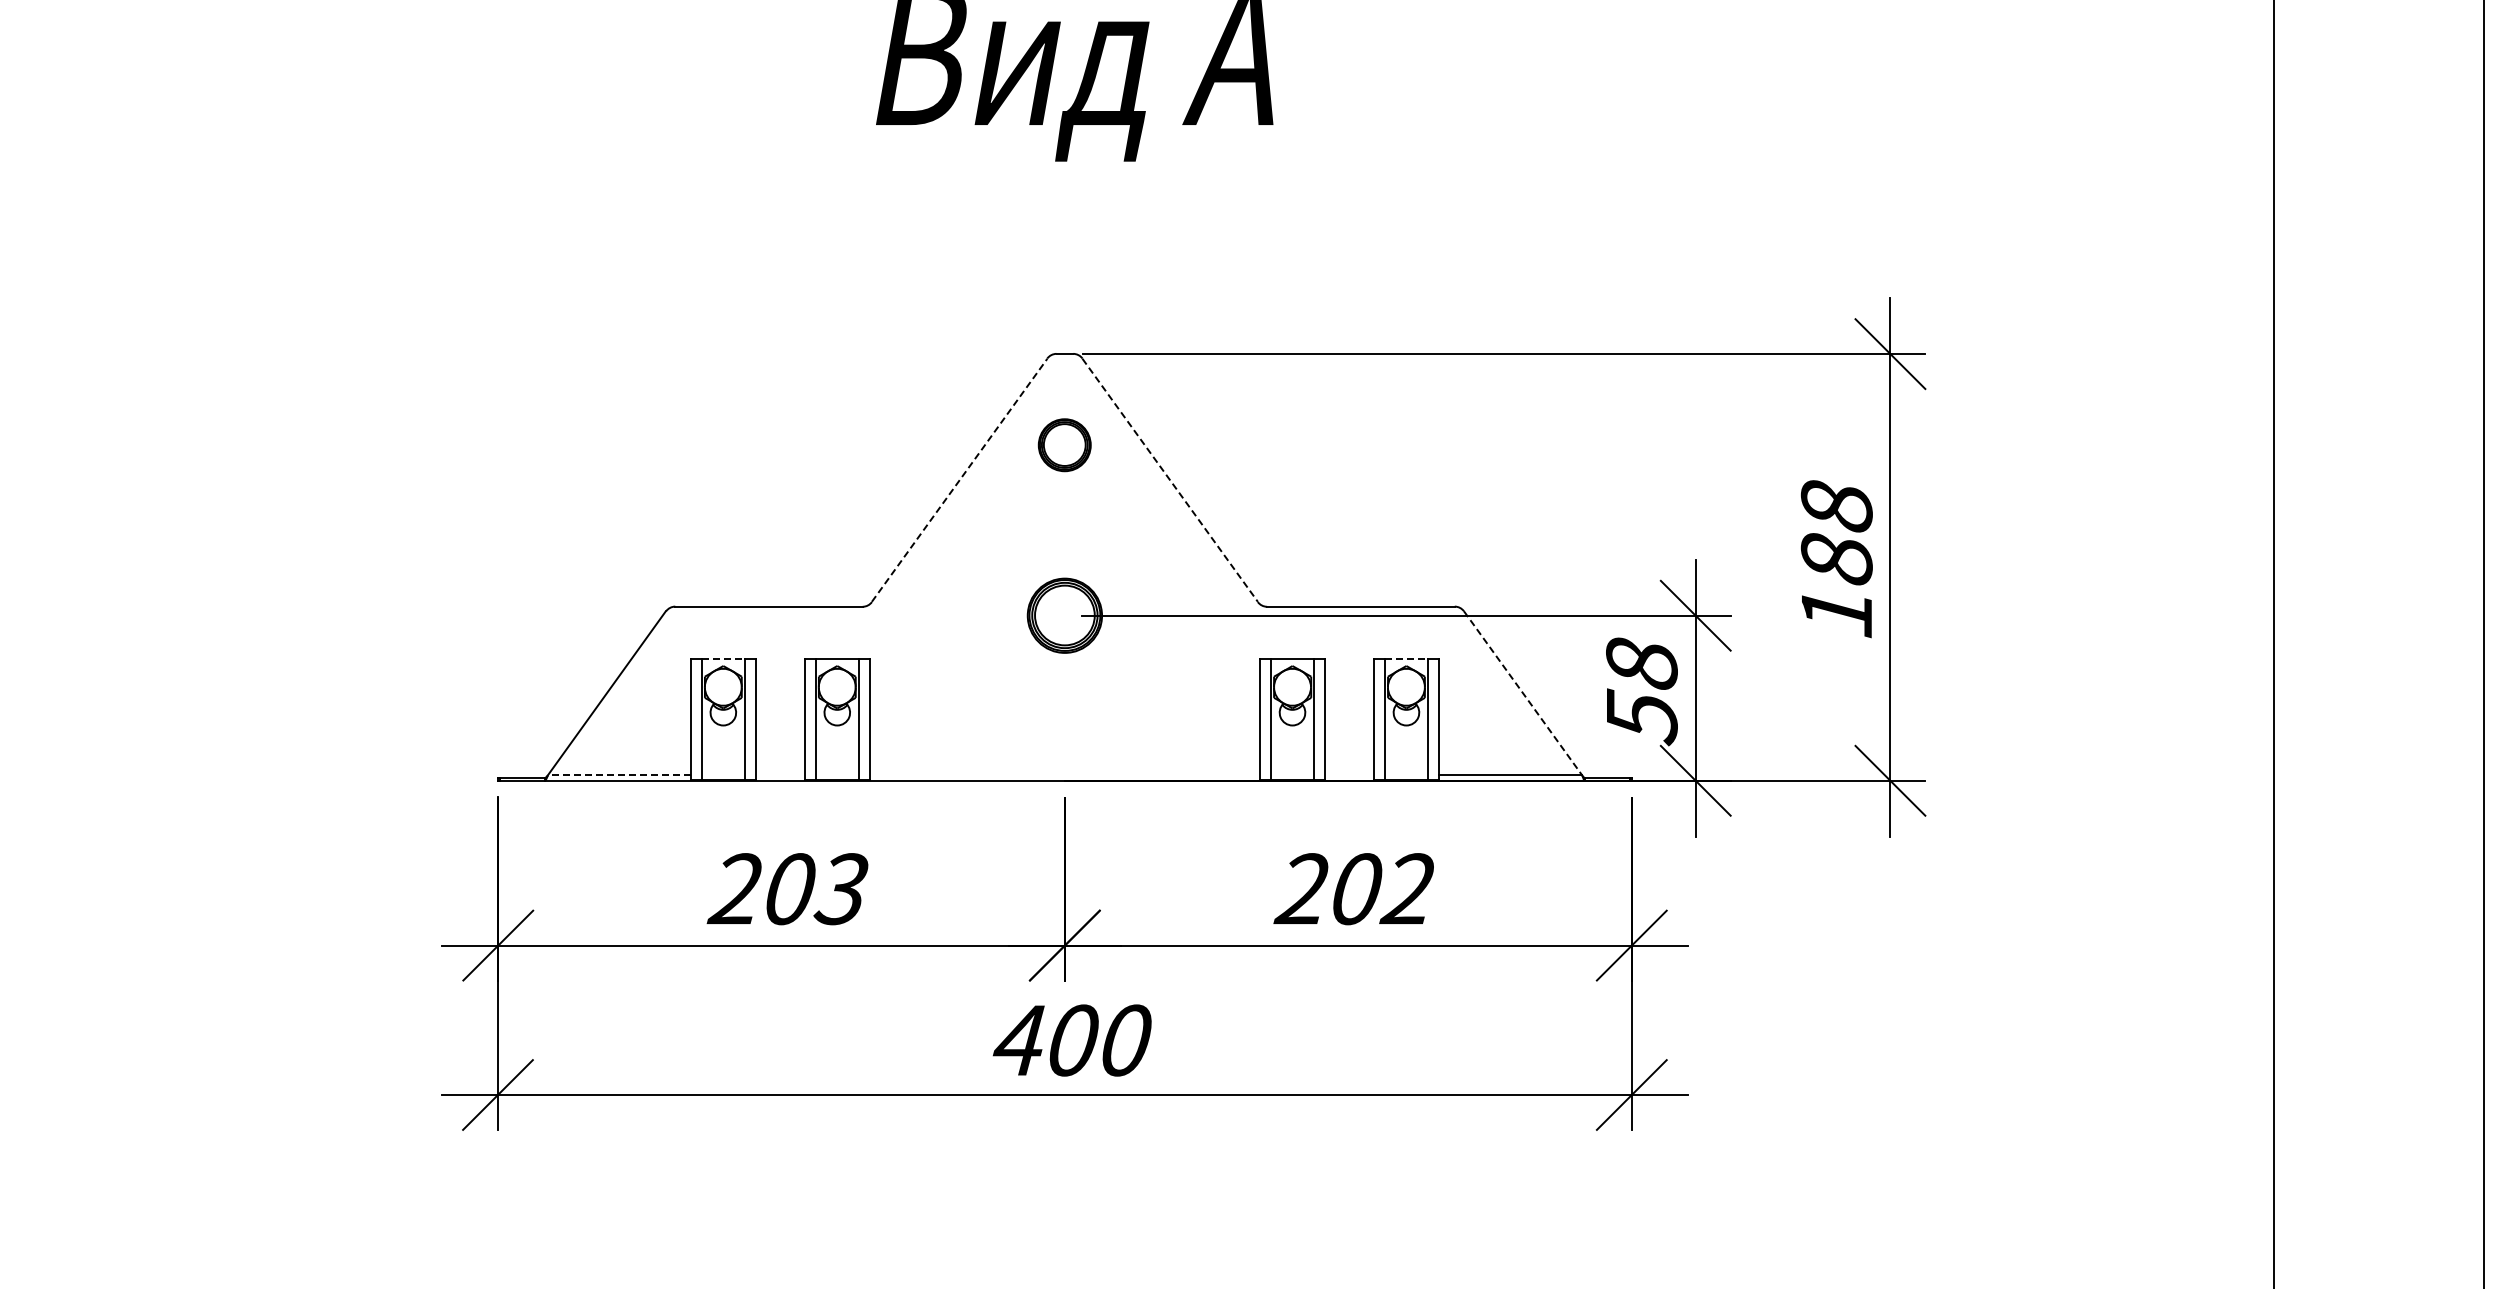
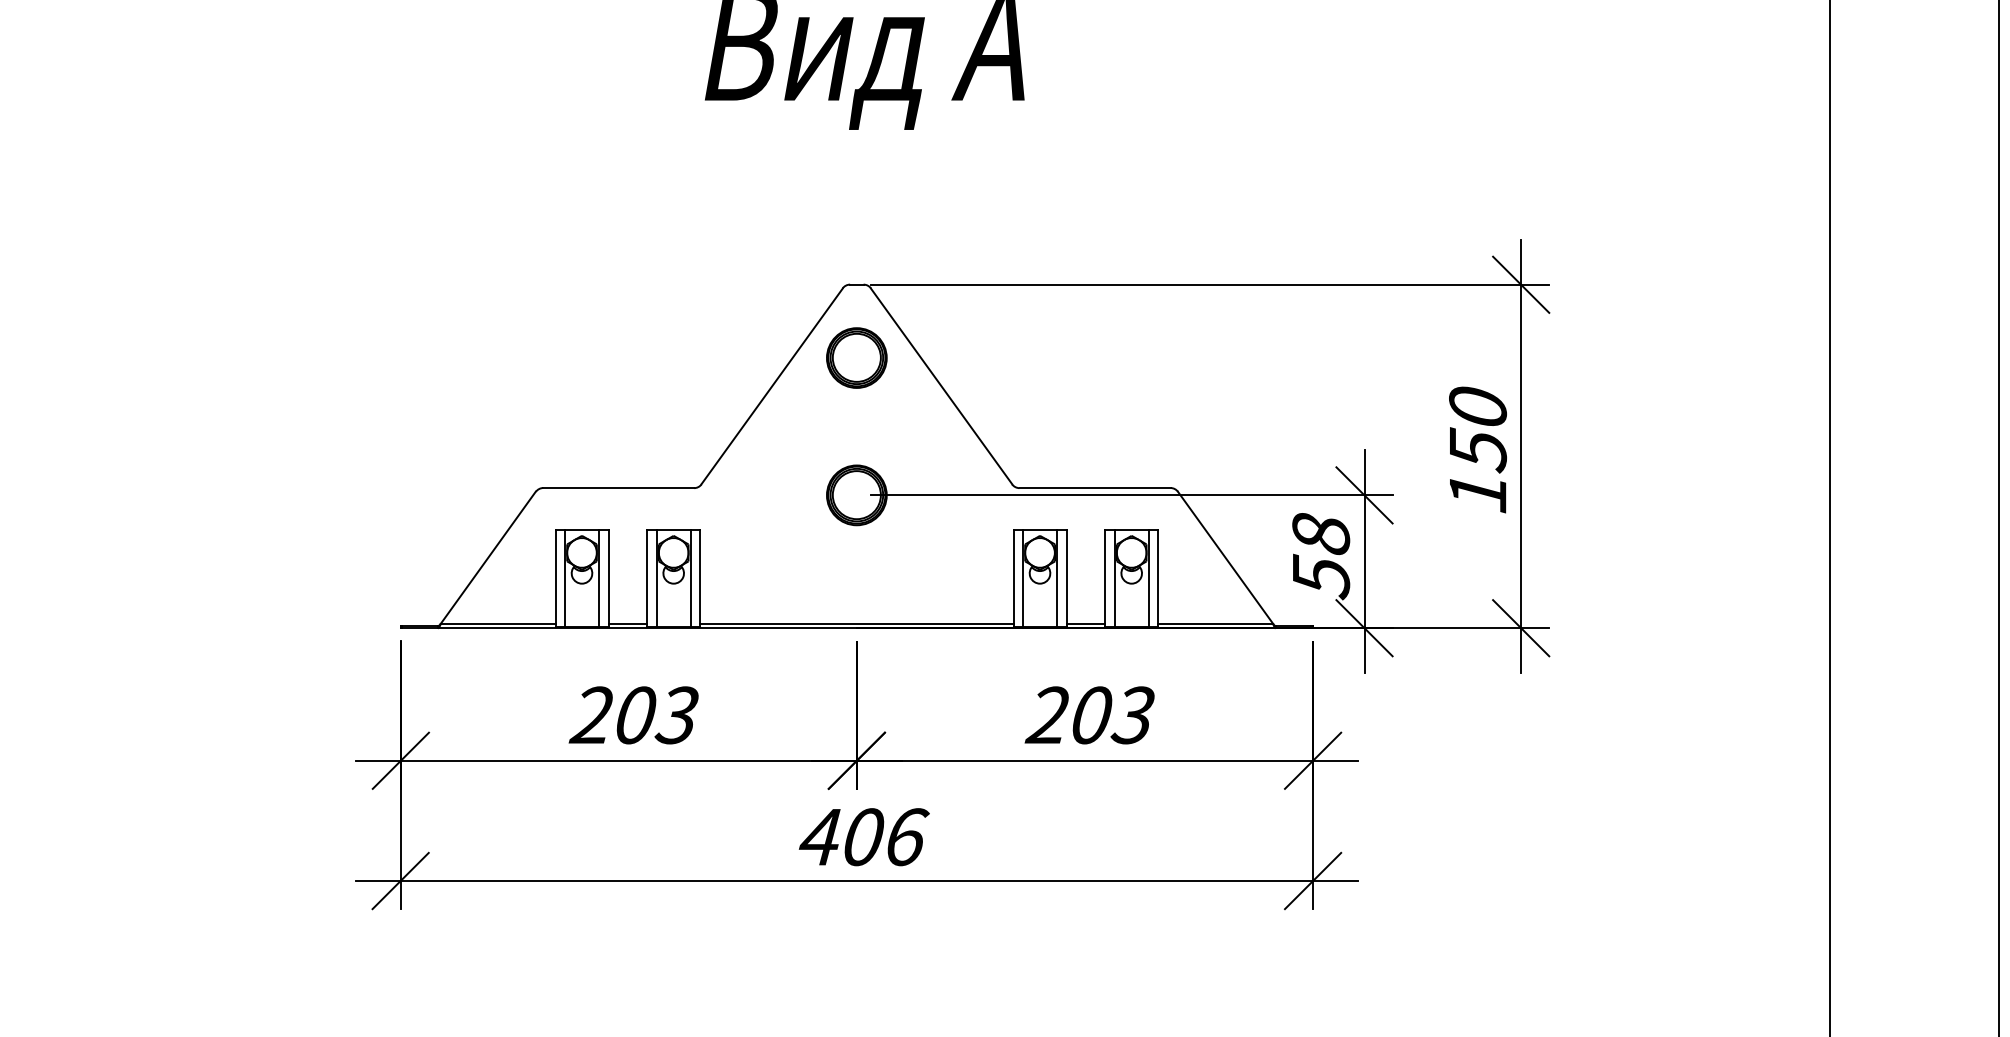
part: (1064, 445) -> (856, 358), size x1.43
line: (959, 480) -> (772, 386), dashed -> solid
line: (1170, 480) -> (941, 386), dashed -> solid
text: (1836, 534) -> (1477, 429), 188 -> 150
line: (723, 658) -> (582, 529), dashed -> solid
line: (1407, 658) -> (1132, 529), dashed -> solid
line: (1523, 693) -> (1225, 557), dashed -> solid
line: (618, 775) -> (497, 623), dashed -> solid
line: (780, 775) -> (627, 623), added
line: (1064, 775) -> (856, 623), added
line: (1349, 775) -> (1085, 623), added
text: (1406, 889) -> (1131, 715), 202 -> 203
text: (1128, 1040) -> (908, 837), 400 -> 406

